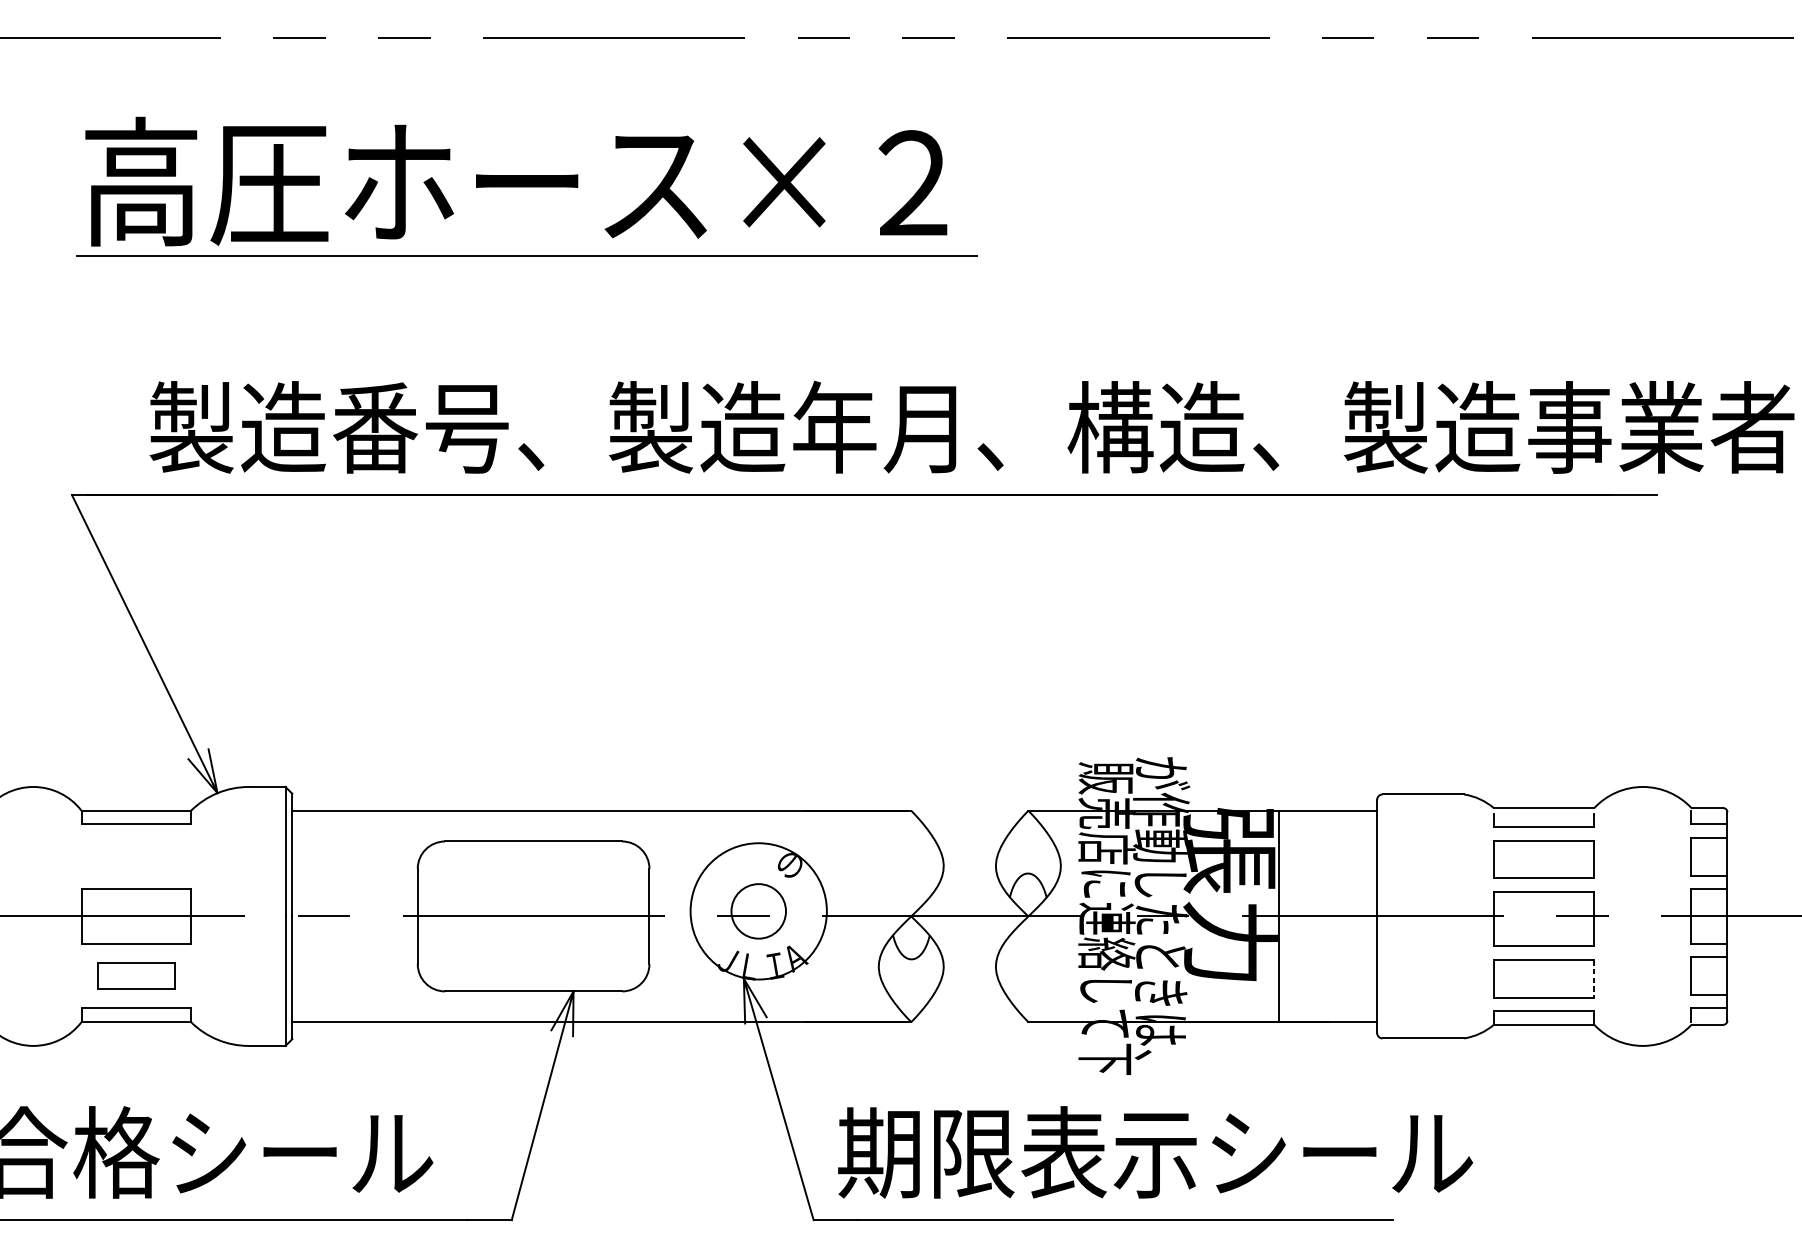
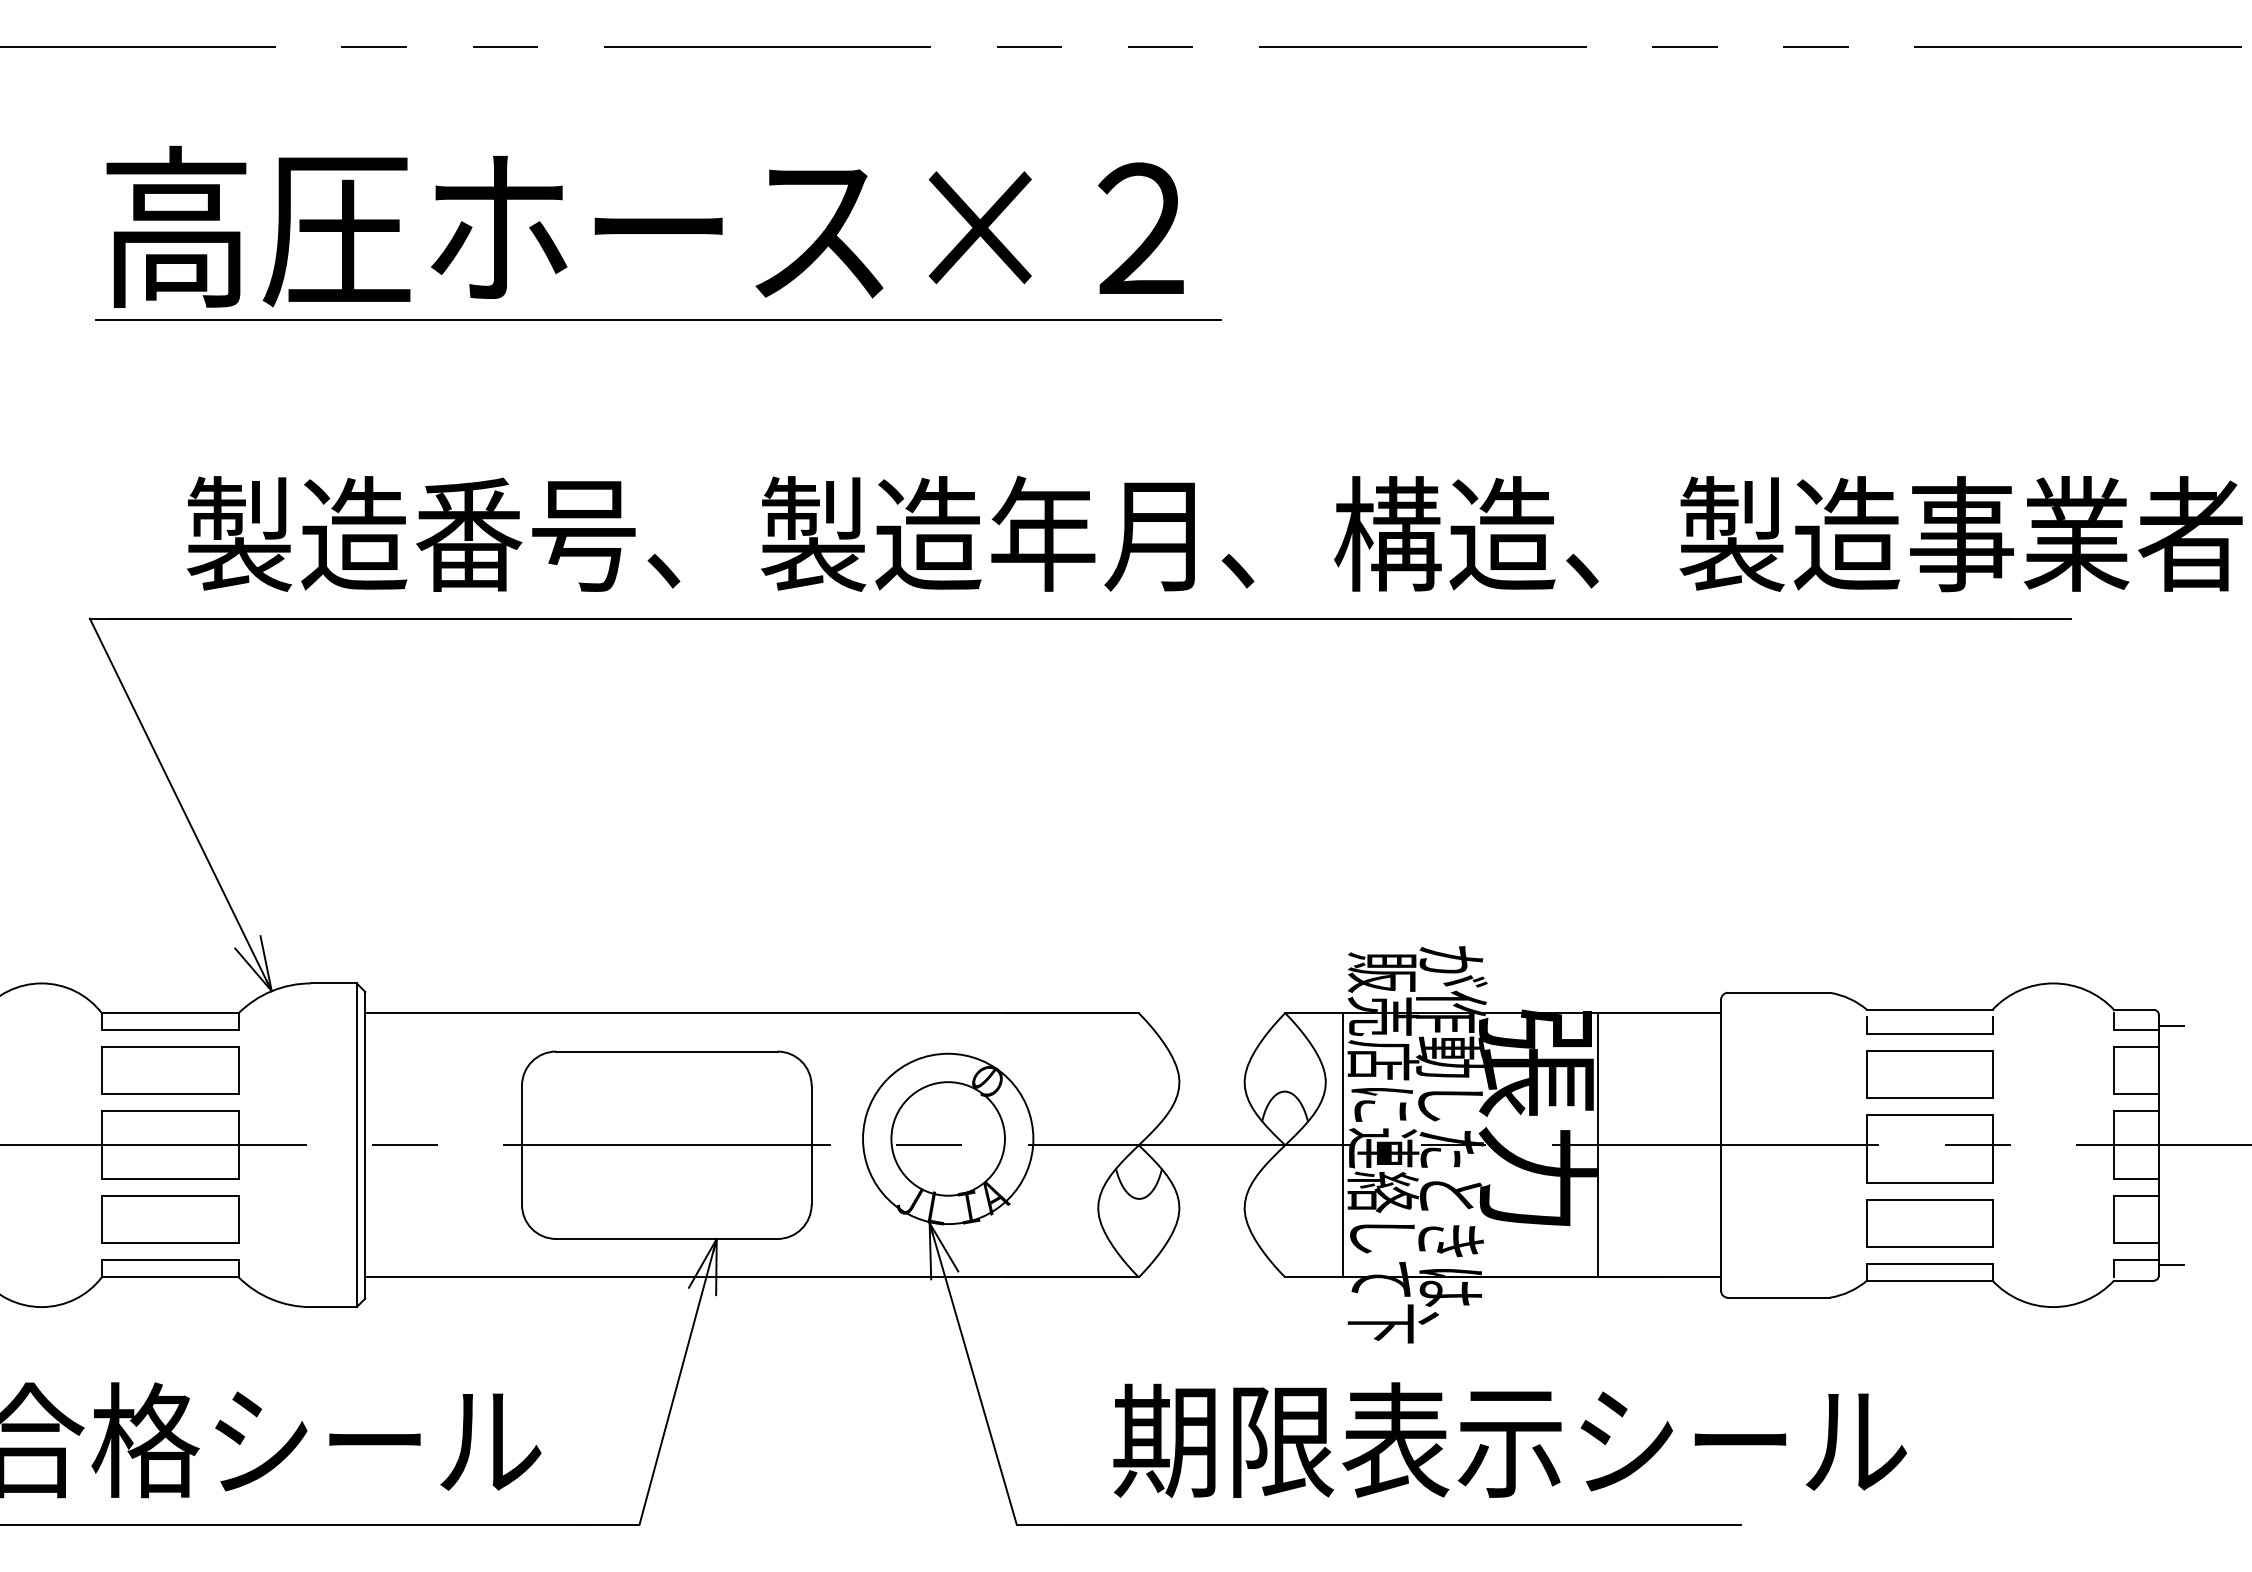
line: (1737, 821) -> (2171, 1026), added
part: (136, 856) -> (170, 1070), added
circle: (758, 911) -> (947, 1138), size x1.67
line: (1074, 916) -> (1342, 1145), added
part: (136, 975) -> (170, 1219), size x1.43
line: (1594, 979) -> (1992, 1223), dashed -> solid
line: (1737, 1011) -> (2171, 1264), added
text: (1155, 1152) -> (1509, 1440), moved

